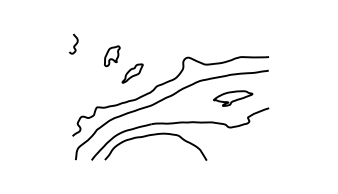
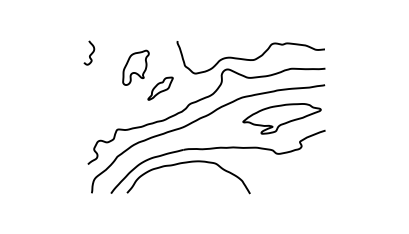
curve: (207, 49) -> (250, 59), added
part: (111, 56) -> (135, 67), size x1.43
part: (232, 98) -> (281, 118), size x1.67

